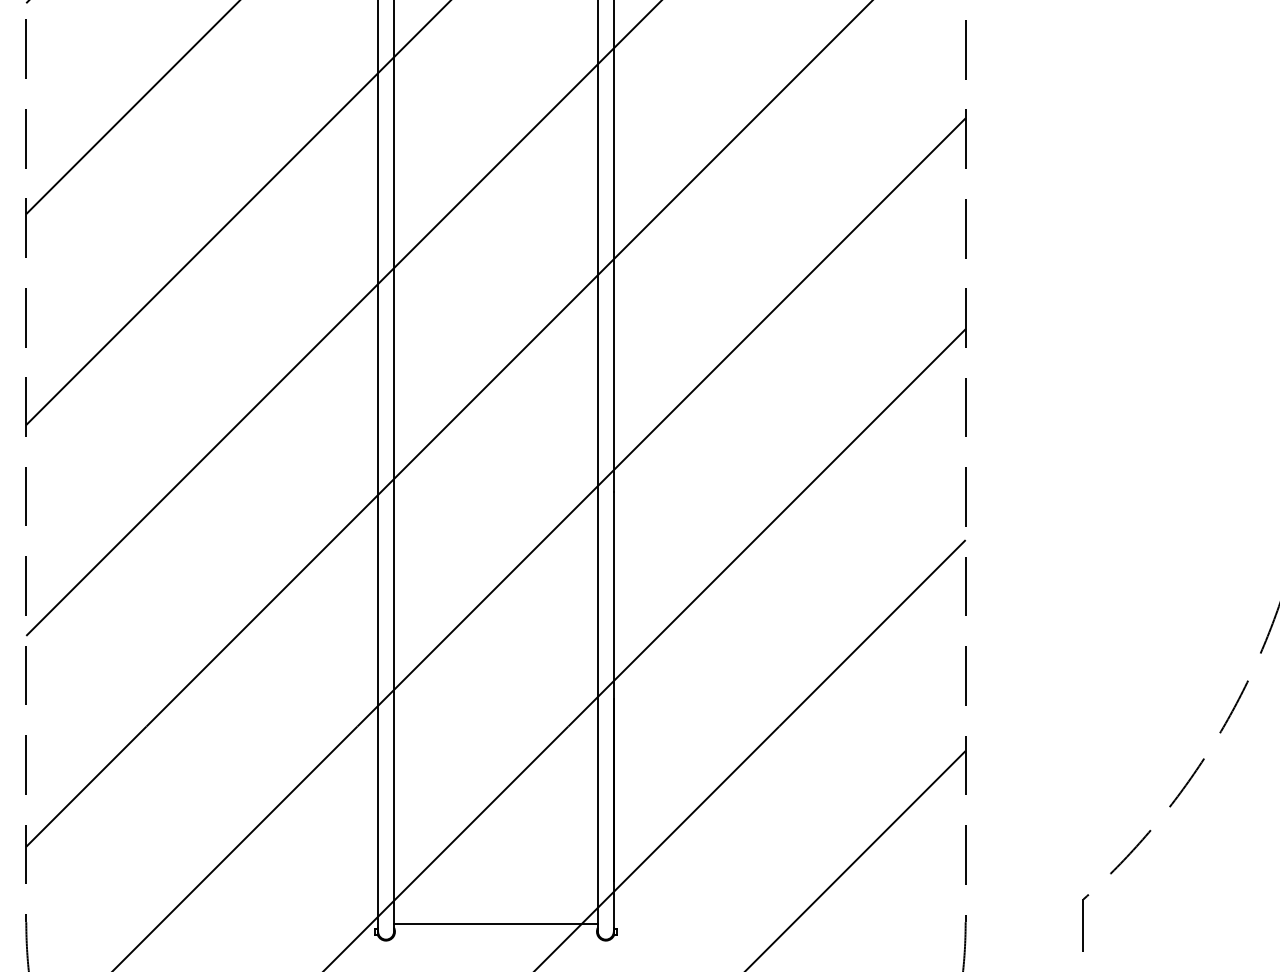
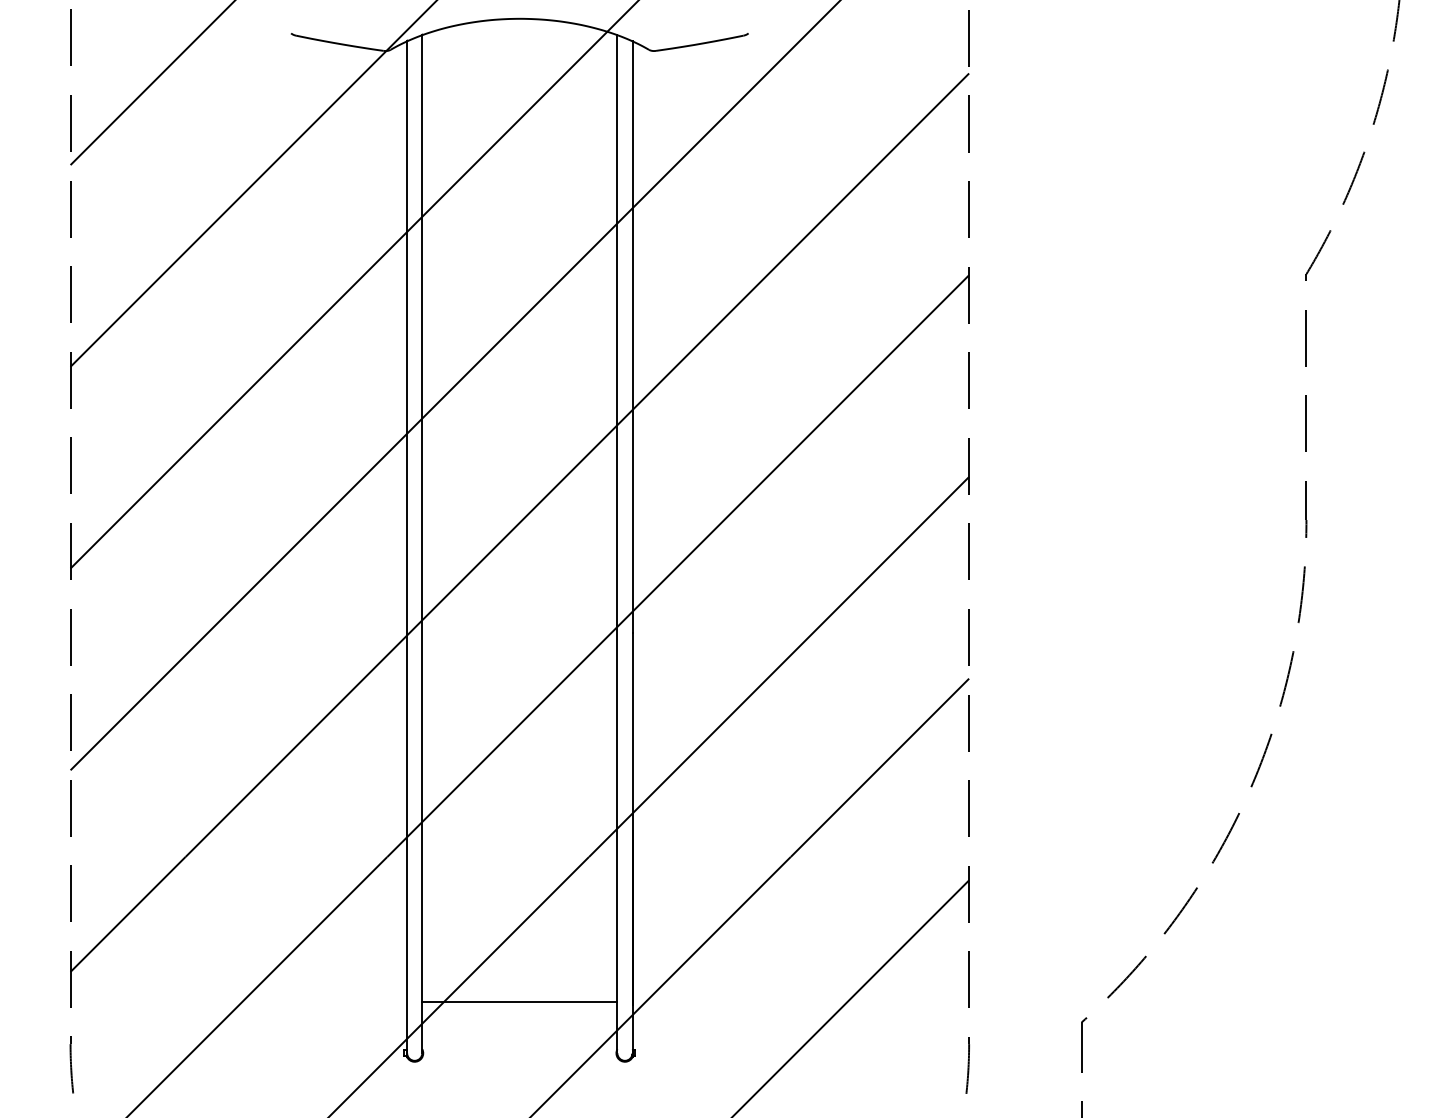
line: (495, 923) -> (519, 1001), moved

